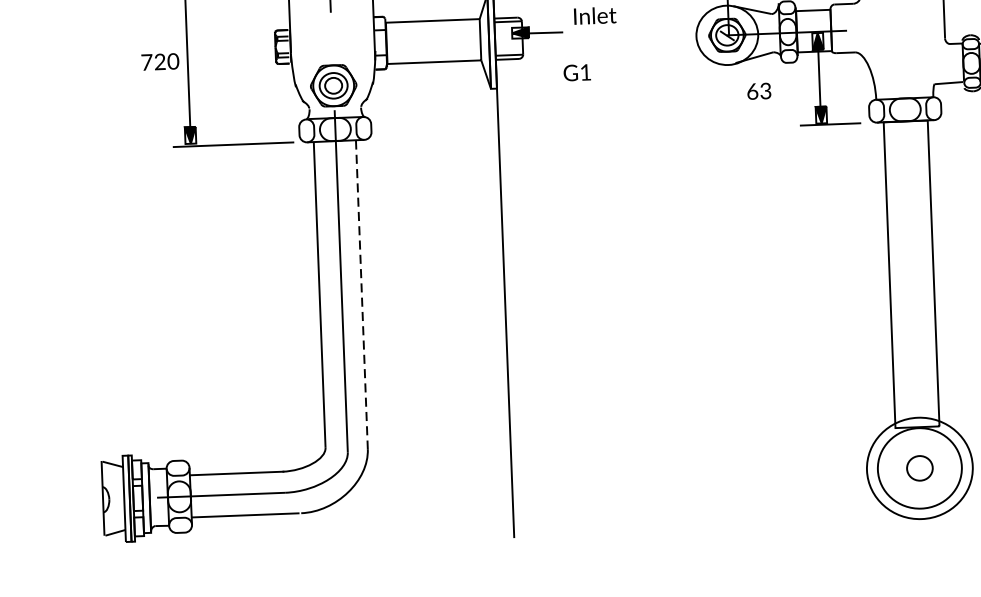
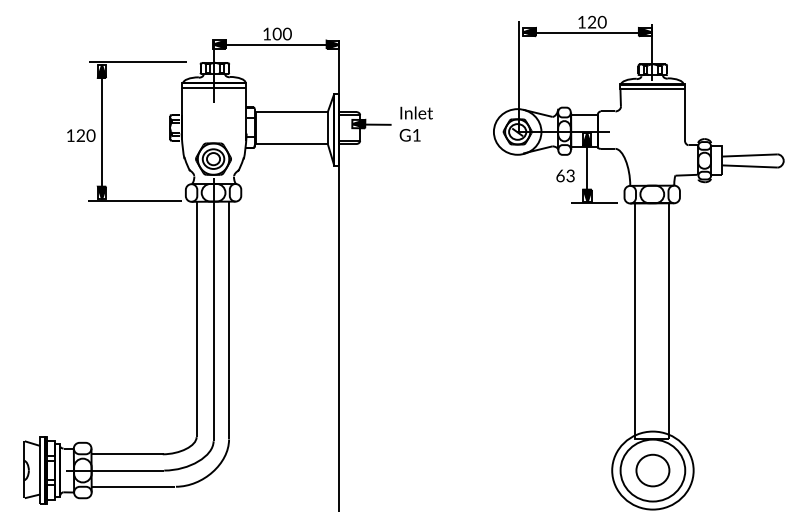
text: (146, 62) -> (70, 135), 720 -> 120
text: (576, 73) -> (409, 135), moved
text: (759, 90) -> (565, 175), moved
line: (362, 294) -> (229, 320), dashed -> solid
part: (919, 468) -> (652, 470), size x1.67

